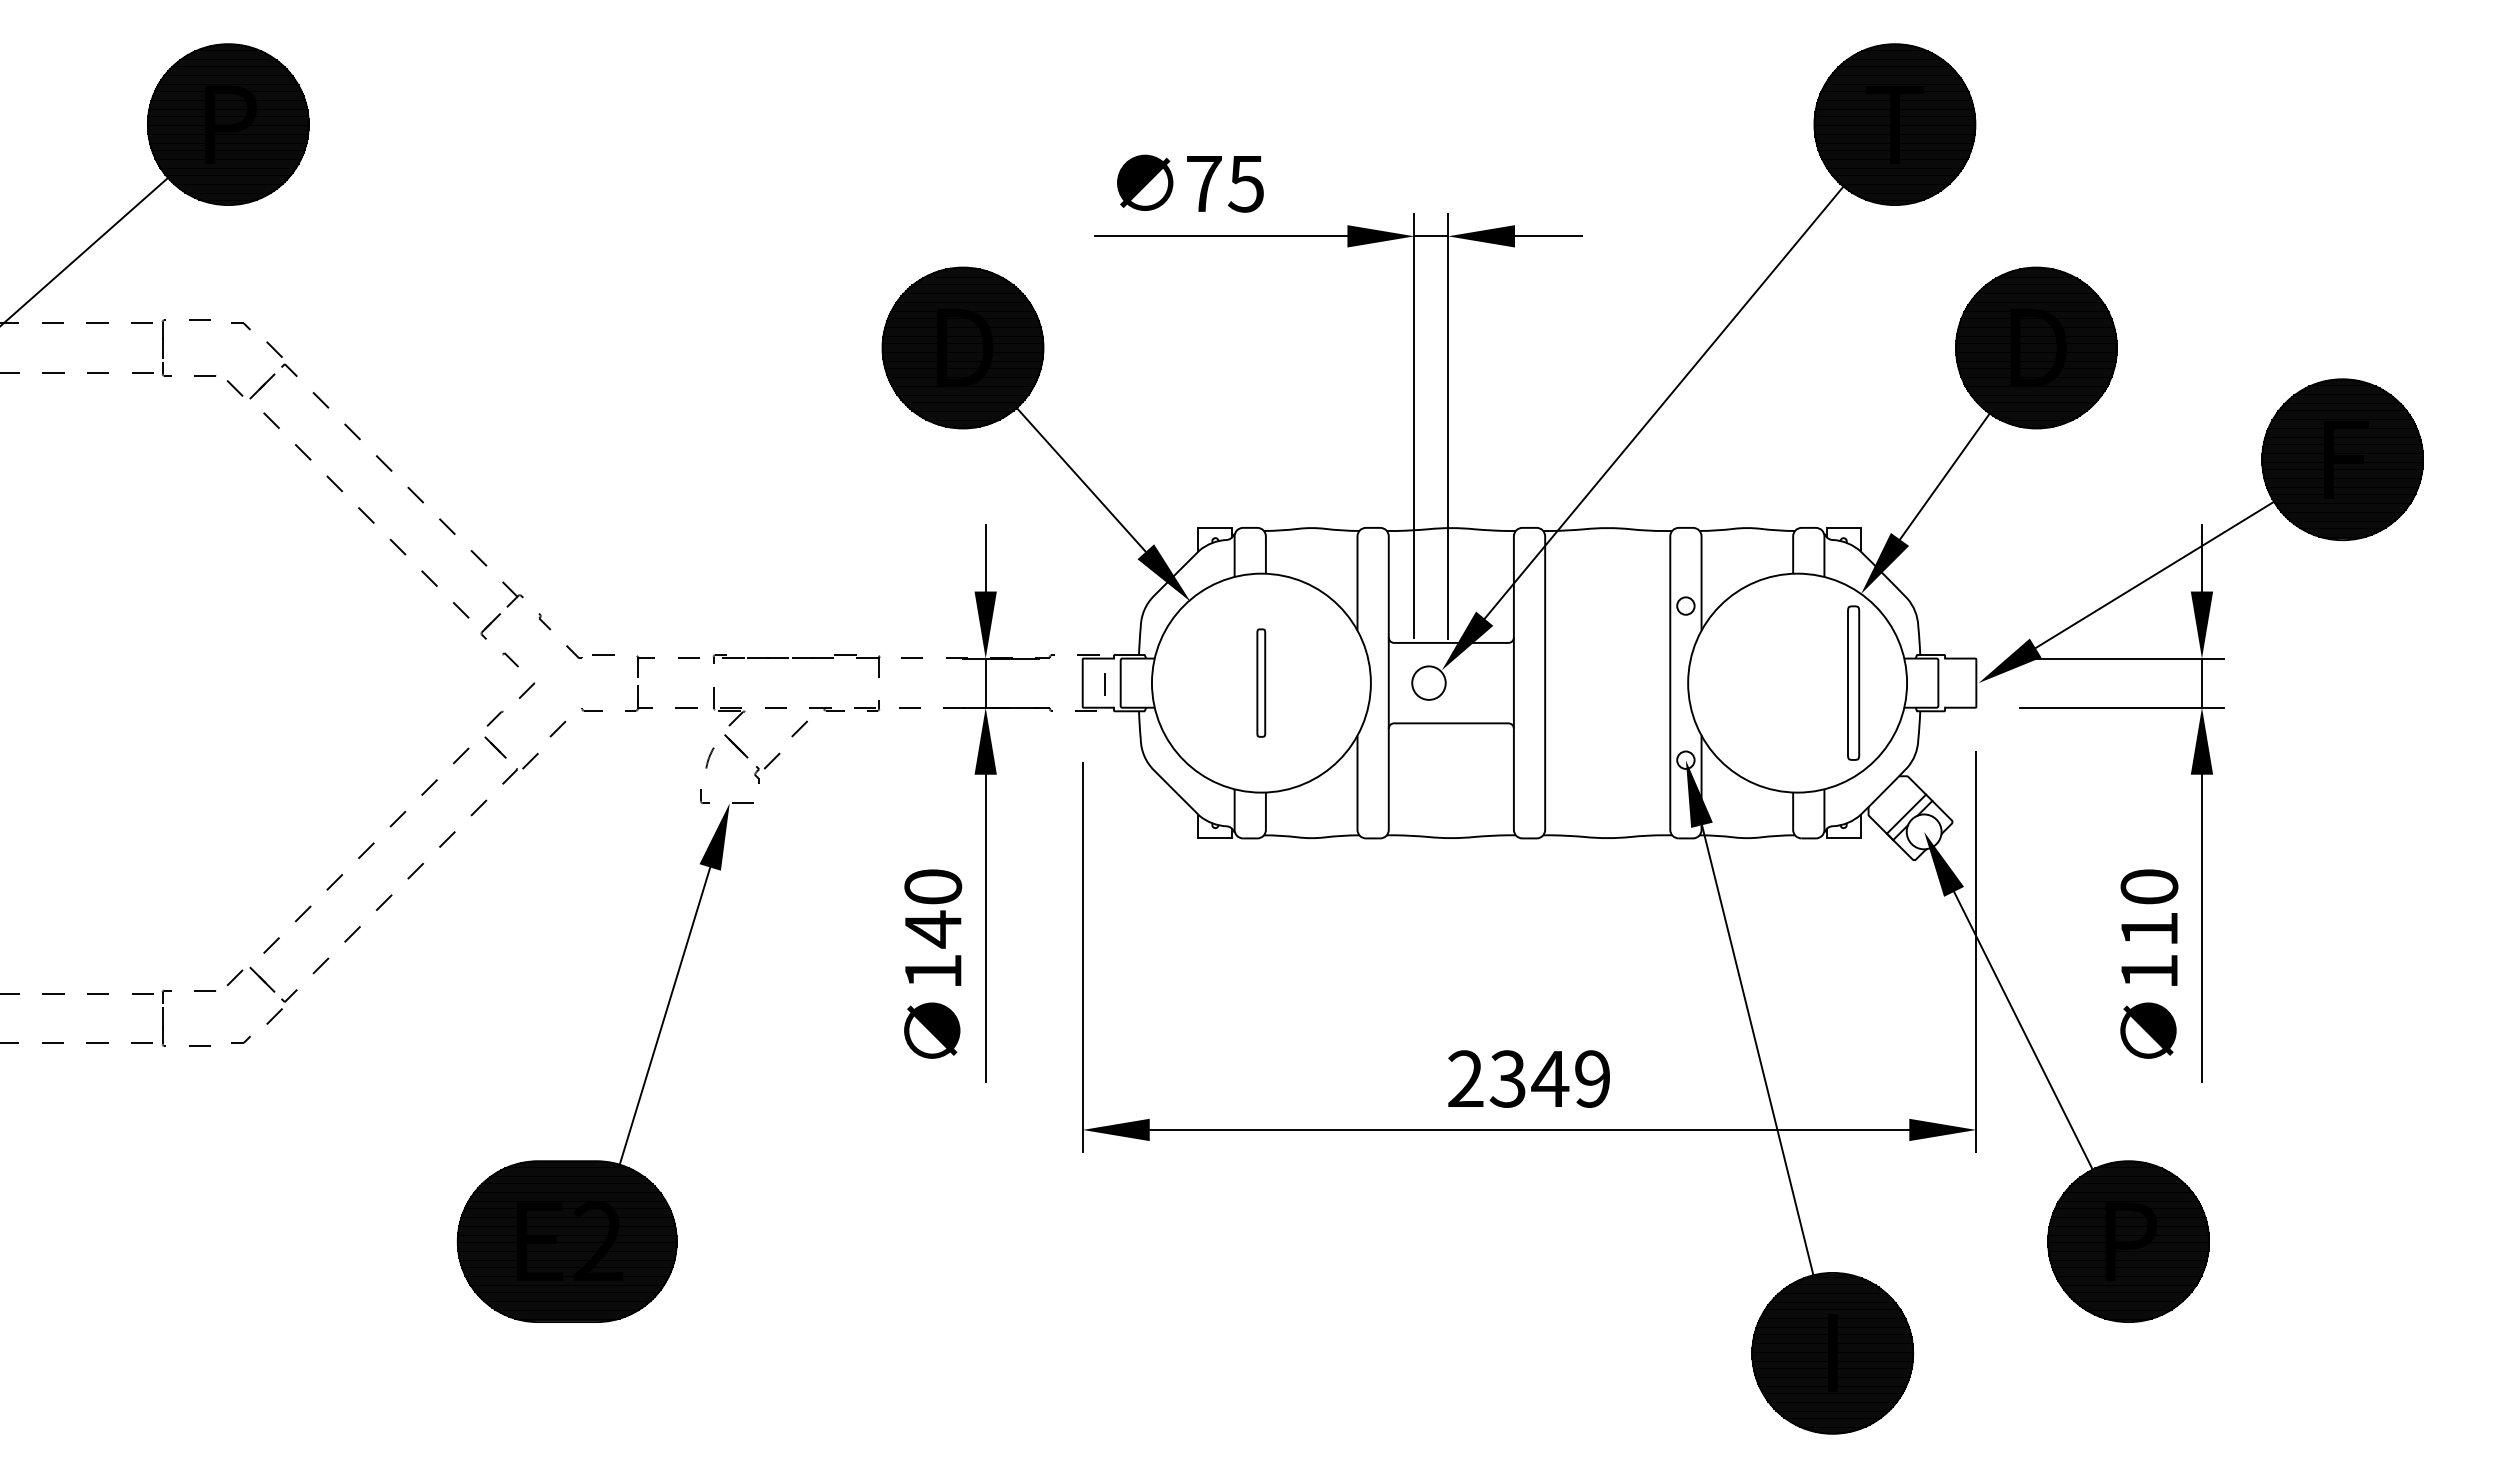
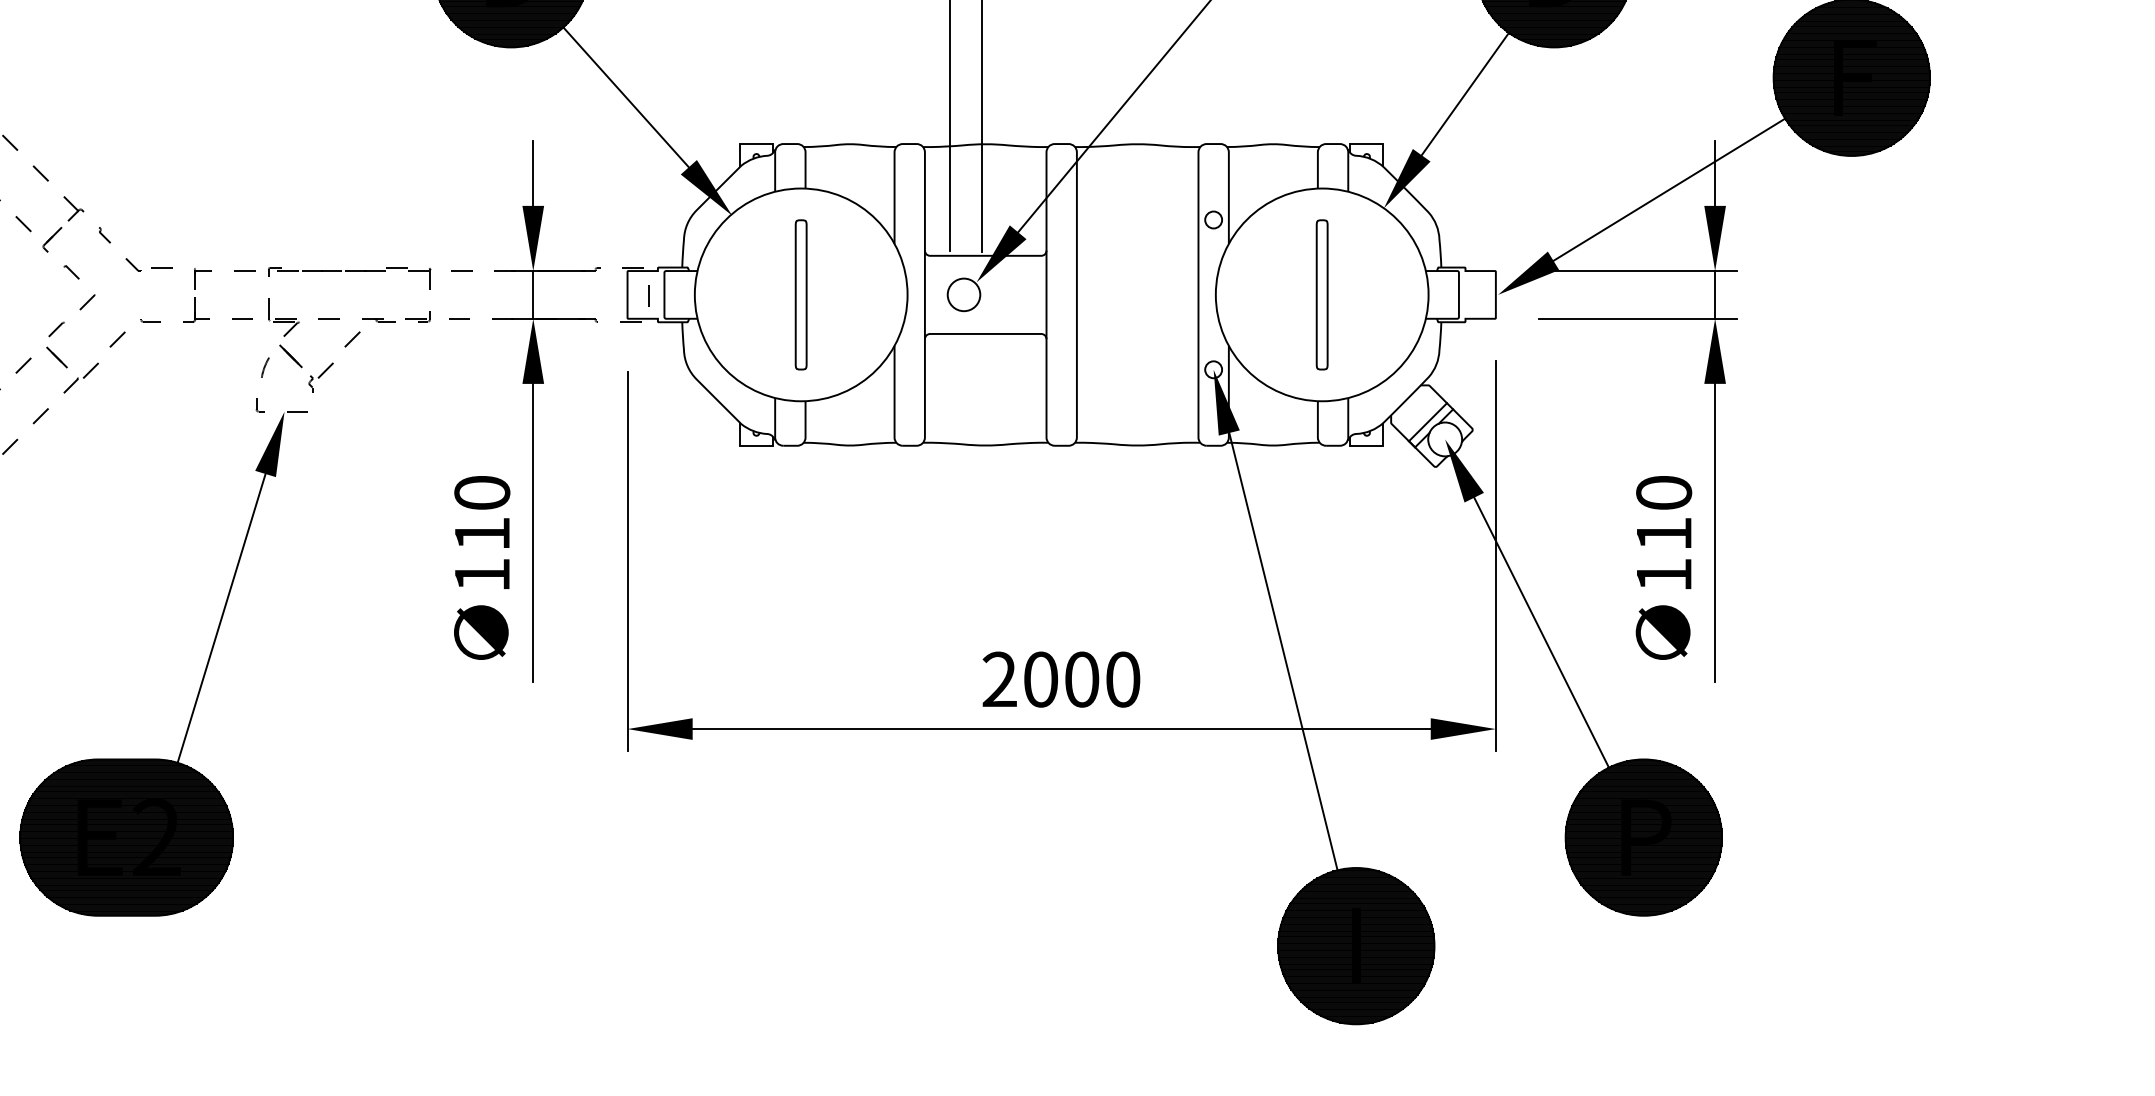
part: (1260, 682) -> (800, 294), size x1.43
part: (1853, 682) -> (1322, 294), moved
text: (933, 929) -> (482, 534), 140 -> 110
text: (1549, 1078) -> (1081, 679), 2349 -> 2000

